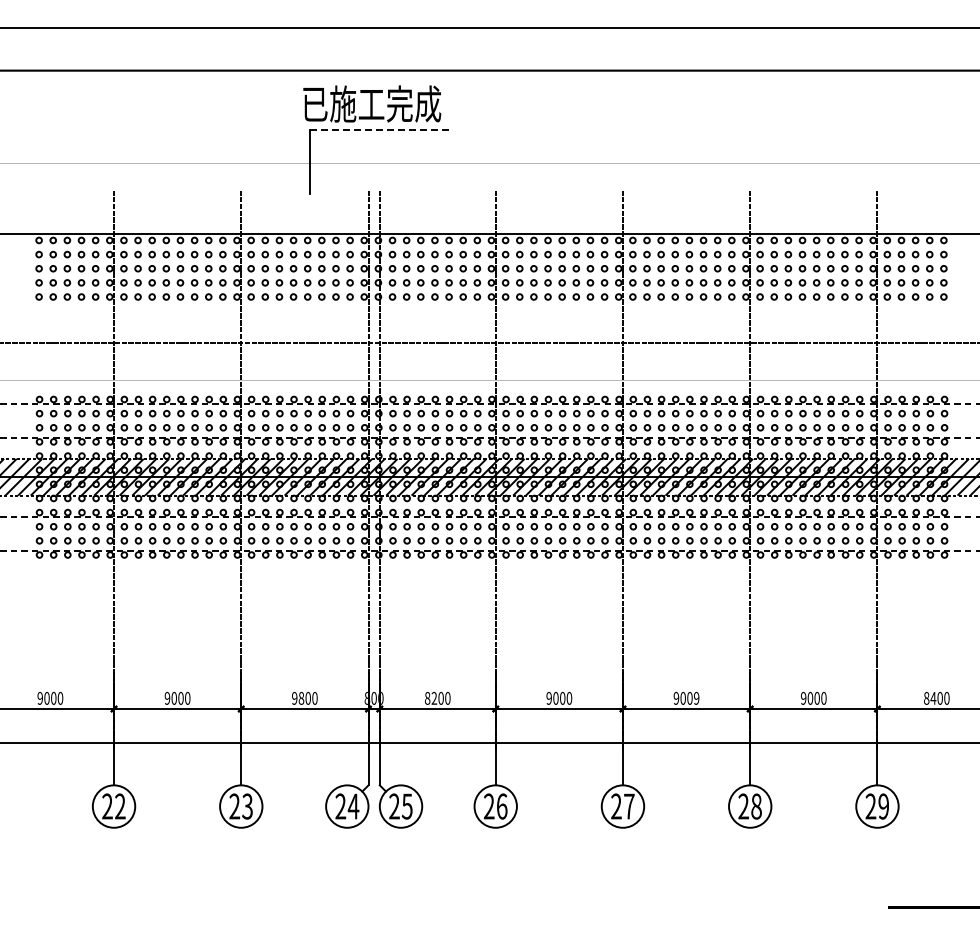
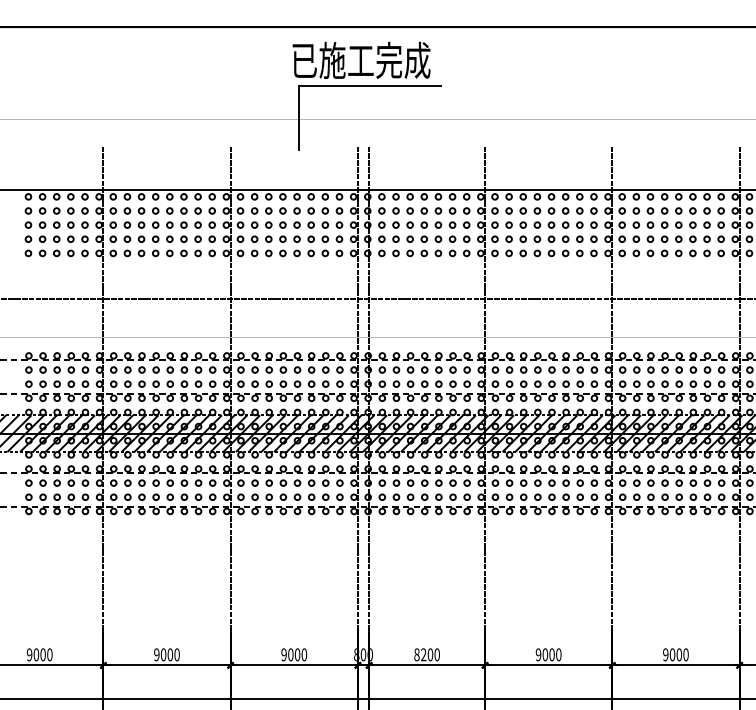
line: (380, 129) -> (369, 85), dashed -> solid
text: (301, 698) -> (290, 654), 9800 -> 9000
text: (696, 698) -> (685, 654), 9009 -> 9000

